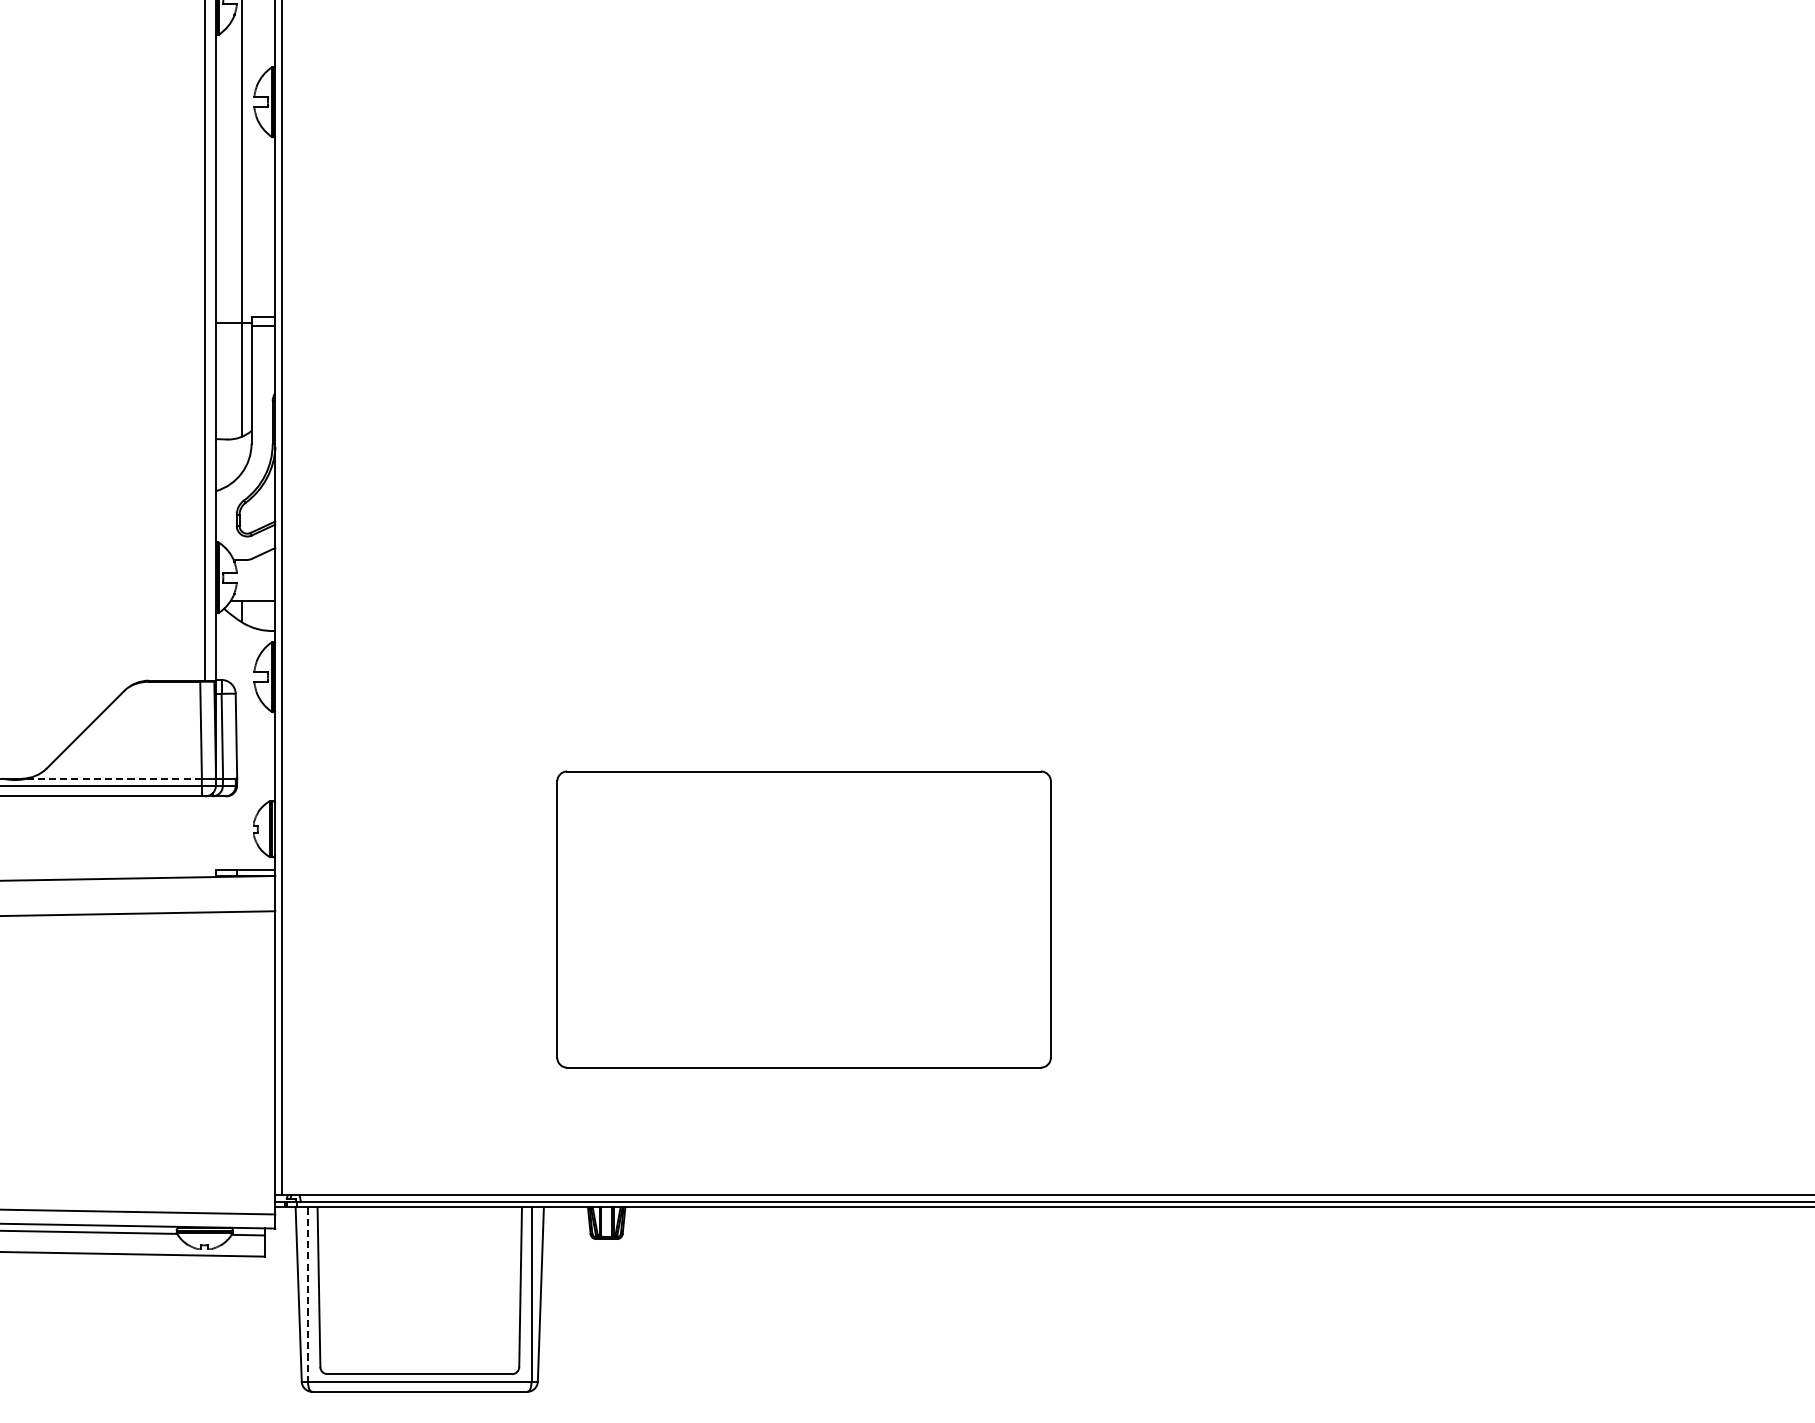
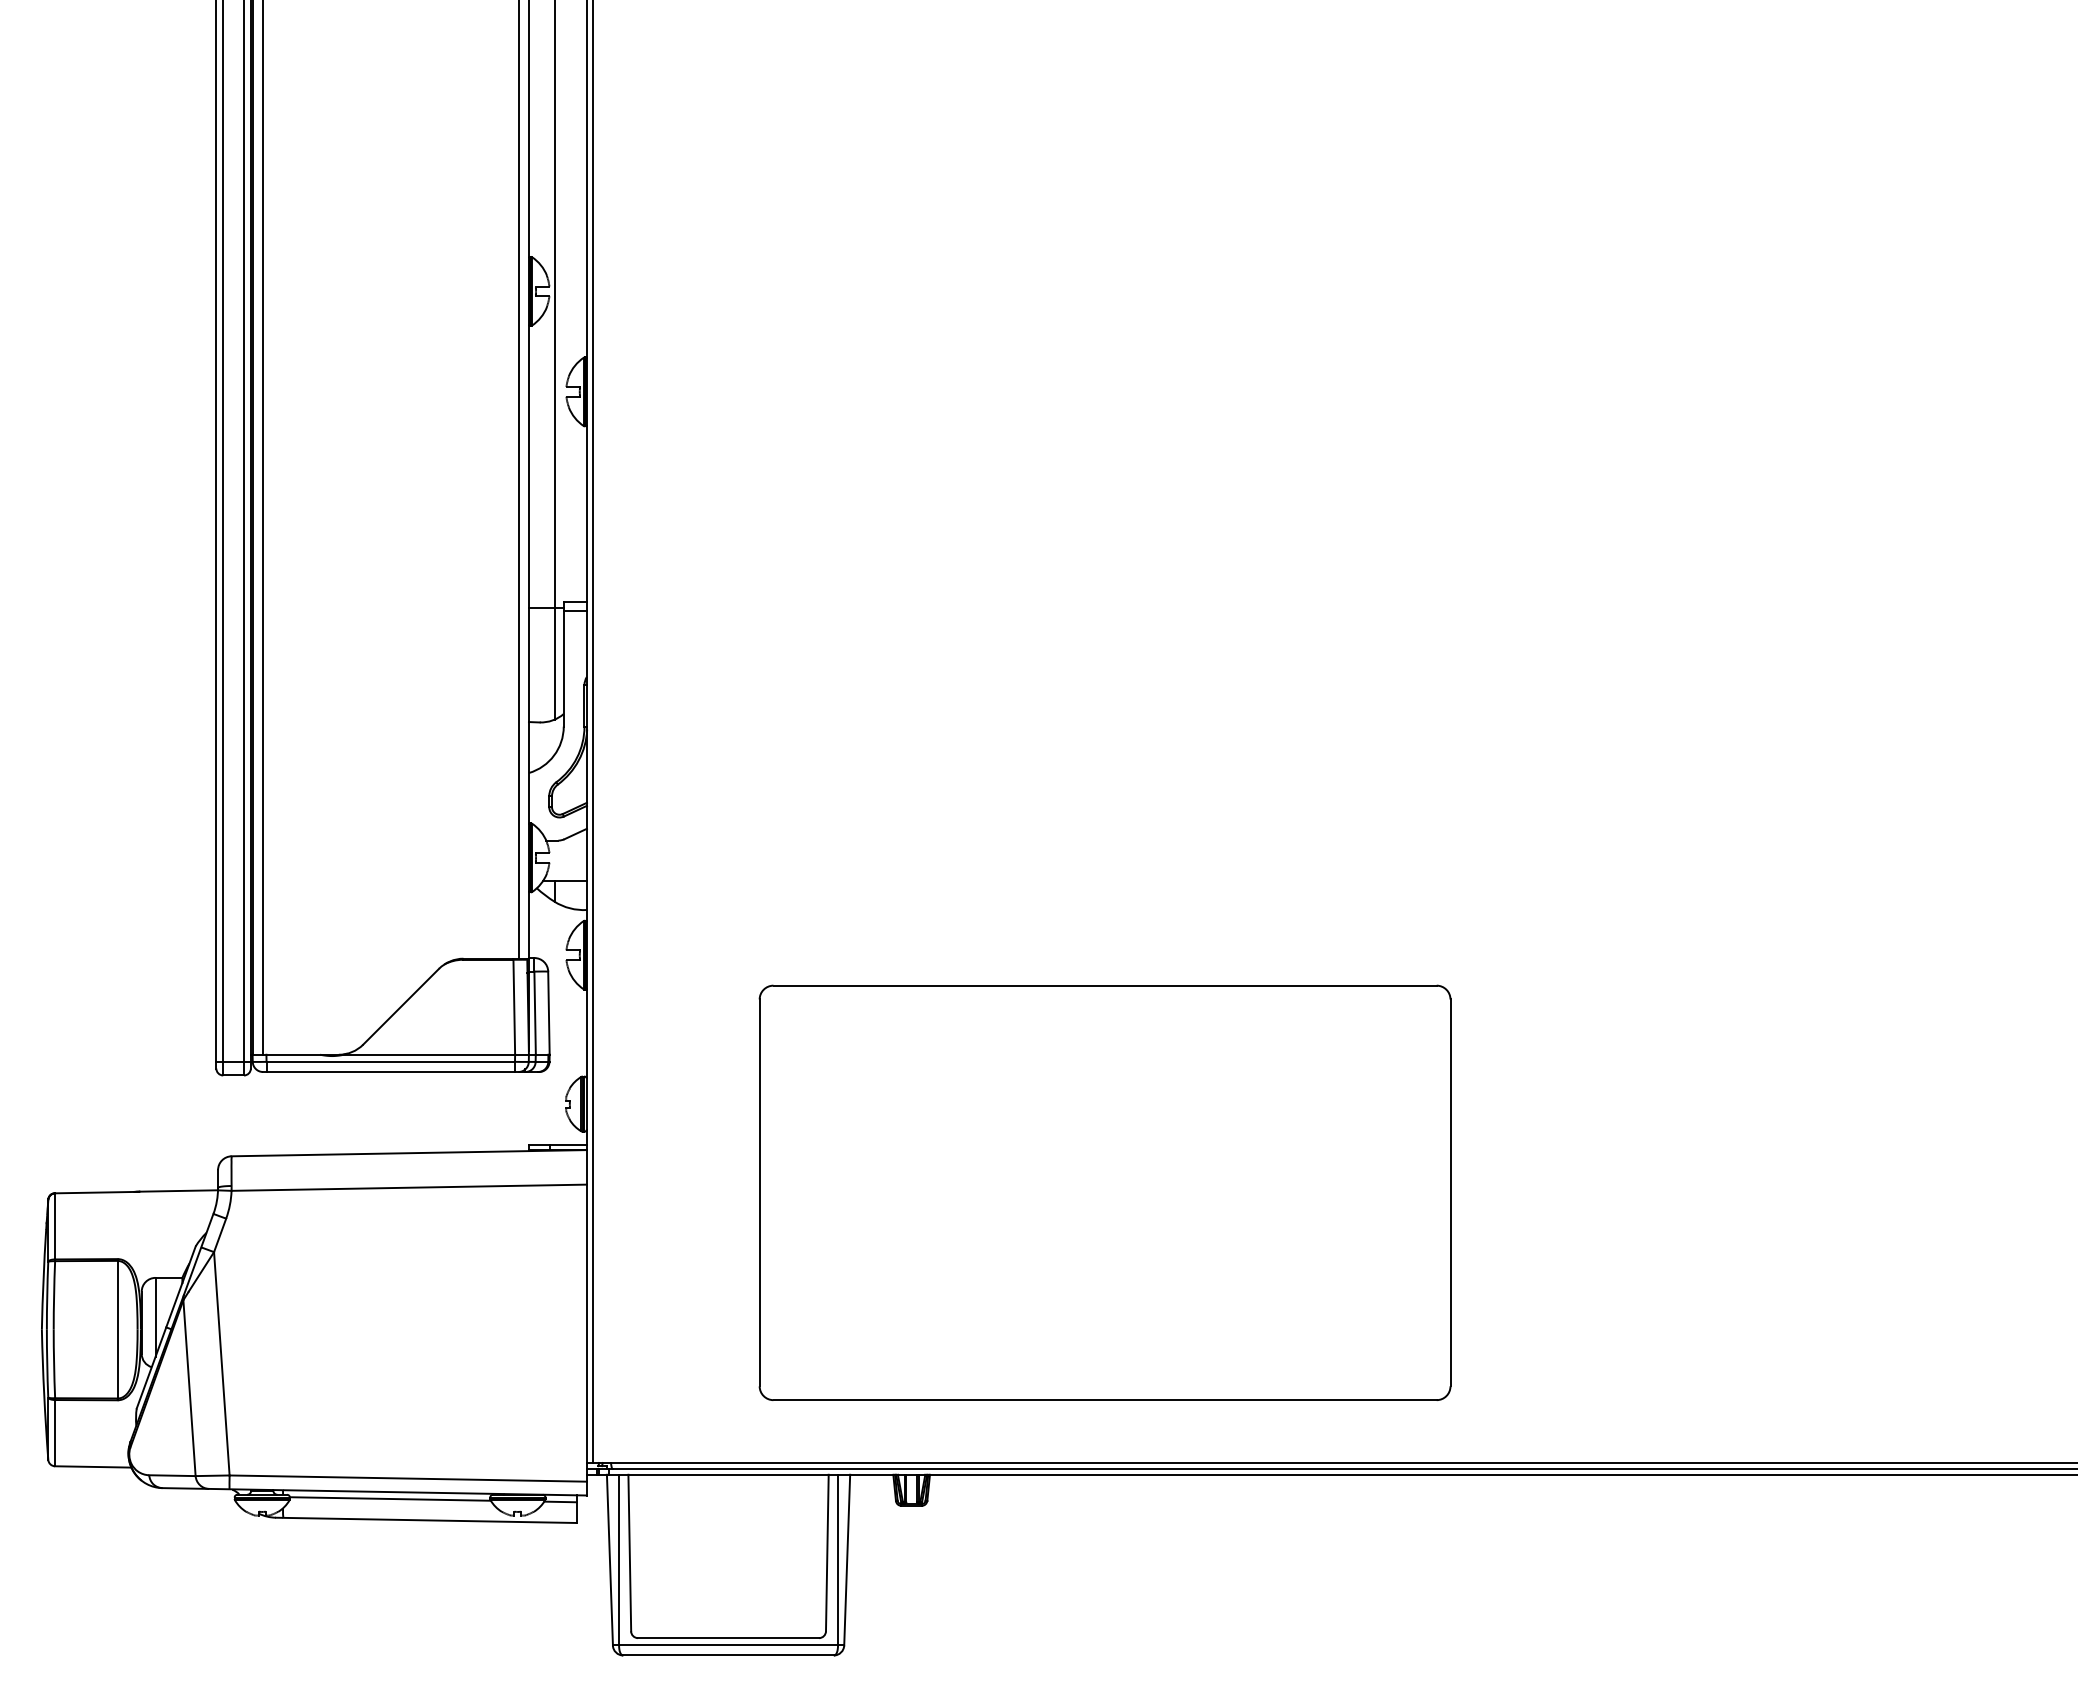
line: (114, 778) -> (429, 1054), dashed -> solid
part: (803, 919) -> (1104, 1192), size x1.43
line: (308, 1294) -> (619, 1560), dashed -> solid

